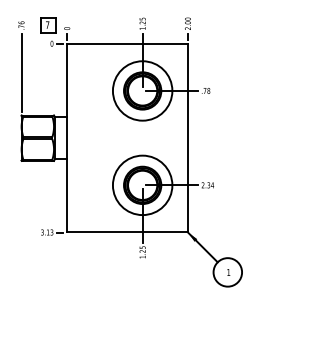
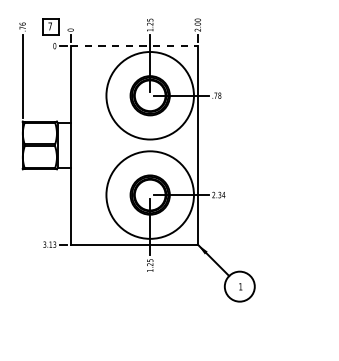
line: (128, 43) -> (135, 45), solid -> dashed
circle: (142, 90) -> (150, 95), size x1.4
circle: (142, 185) -> (150, 195), size x1.4

